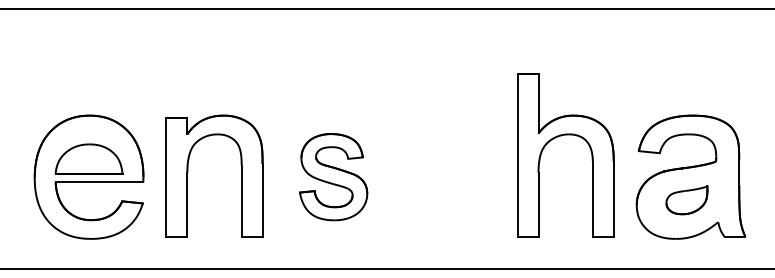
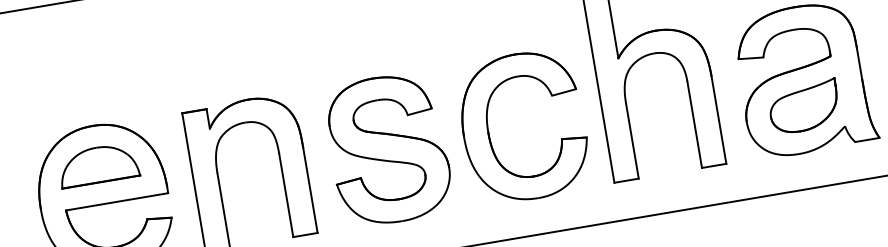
part: (88, 158) -> (97, 164), moved
part: (333, 176) -> (388, 148), size x1.43
part: (420, 176) -> (489, 131), added
part: (686, 200) -> (803, 107), size x1.43

